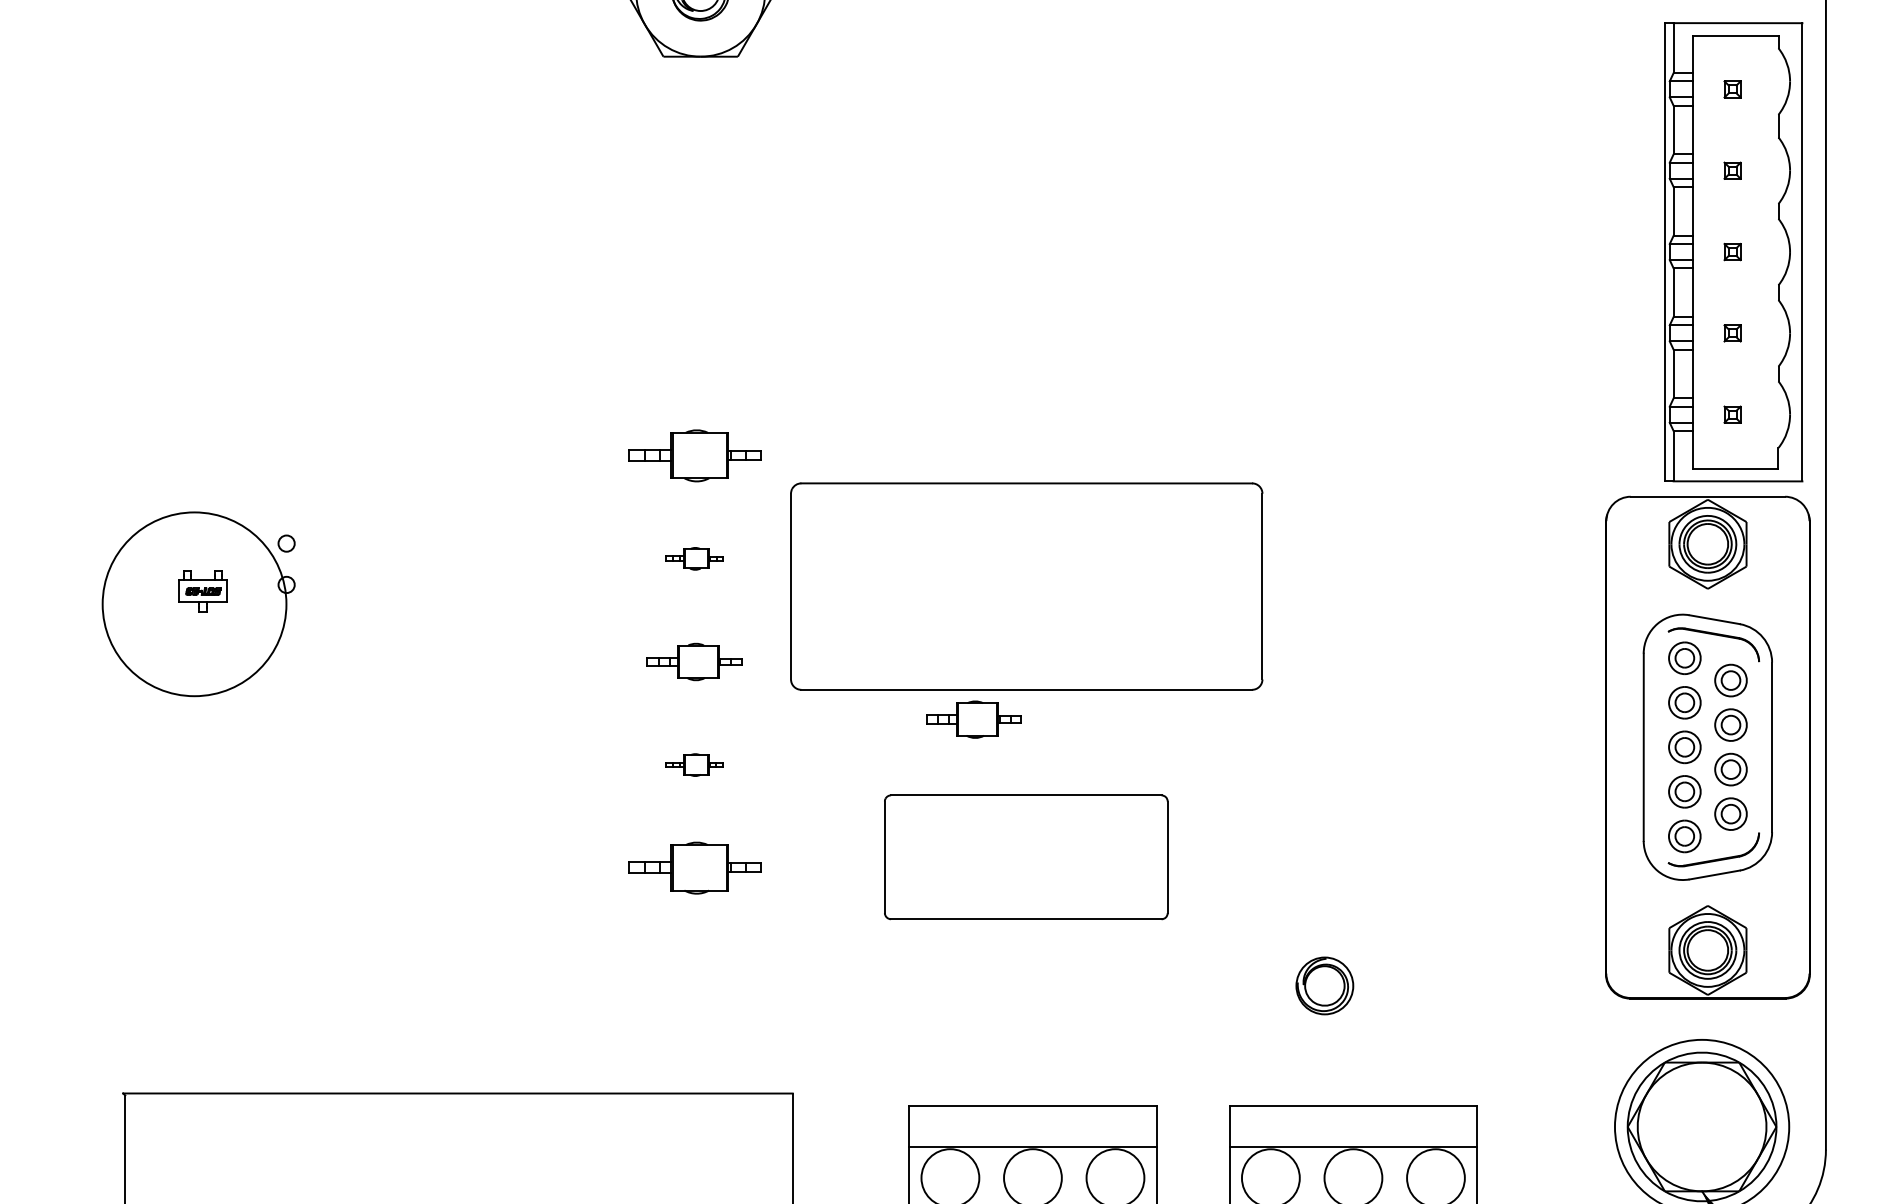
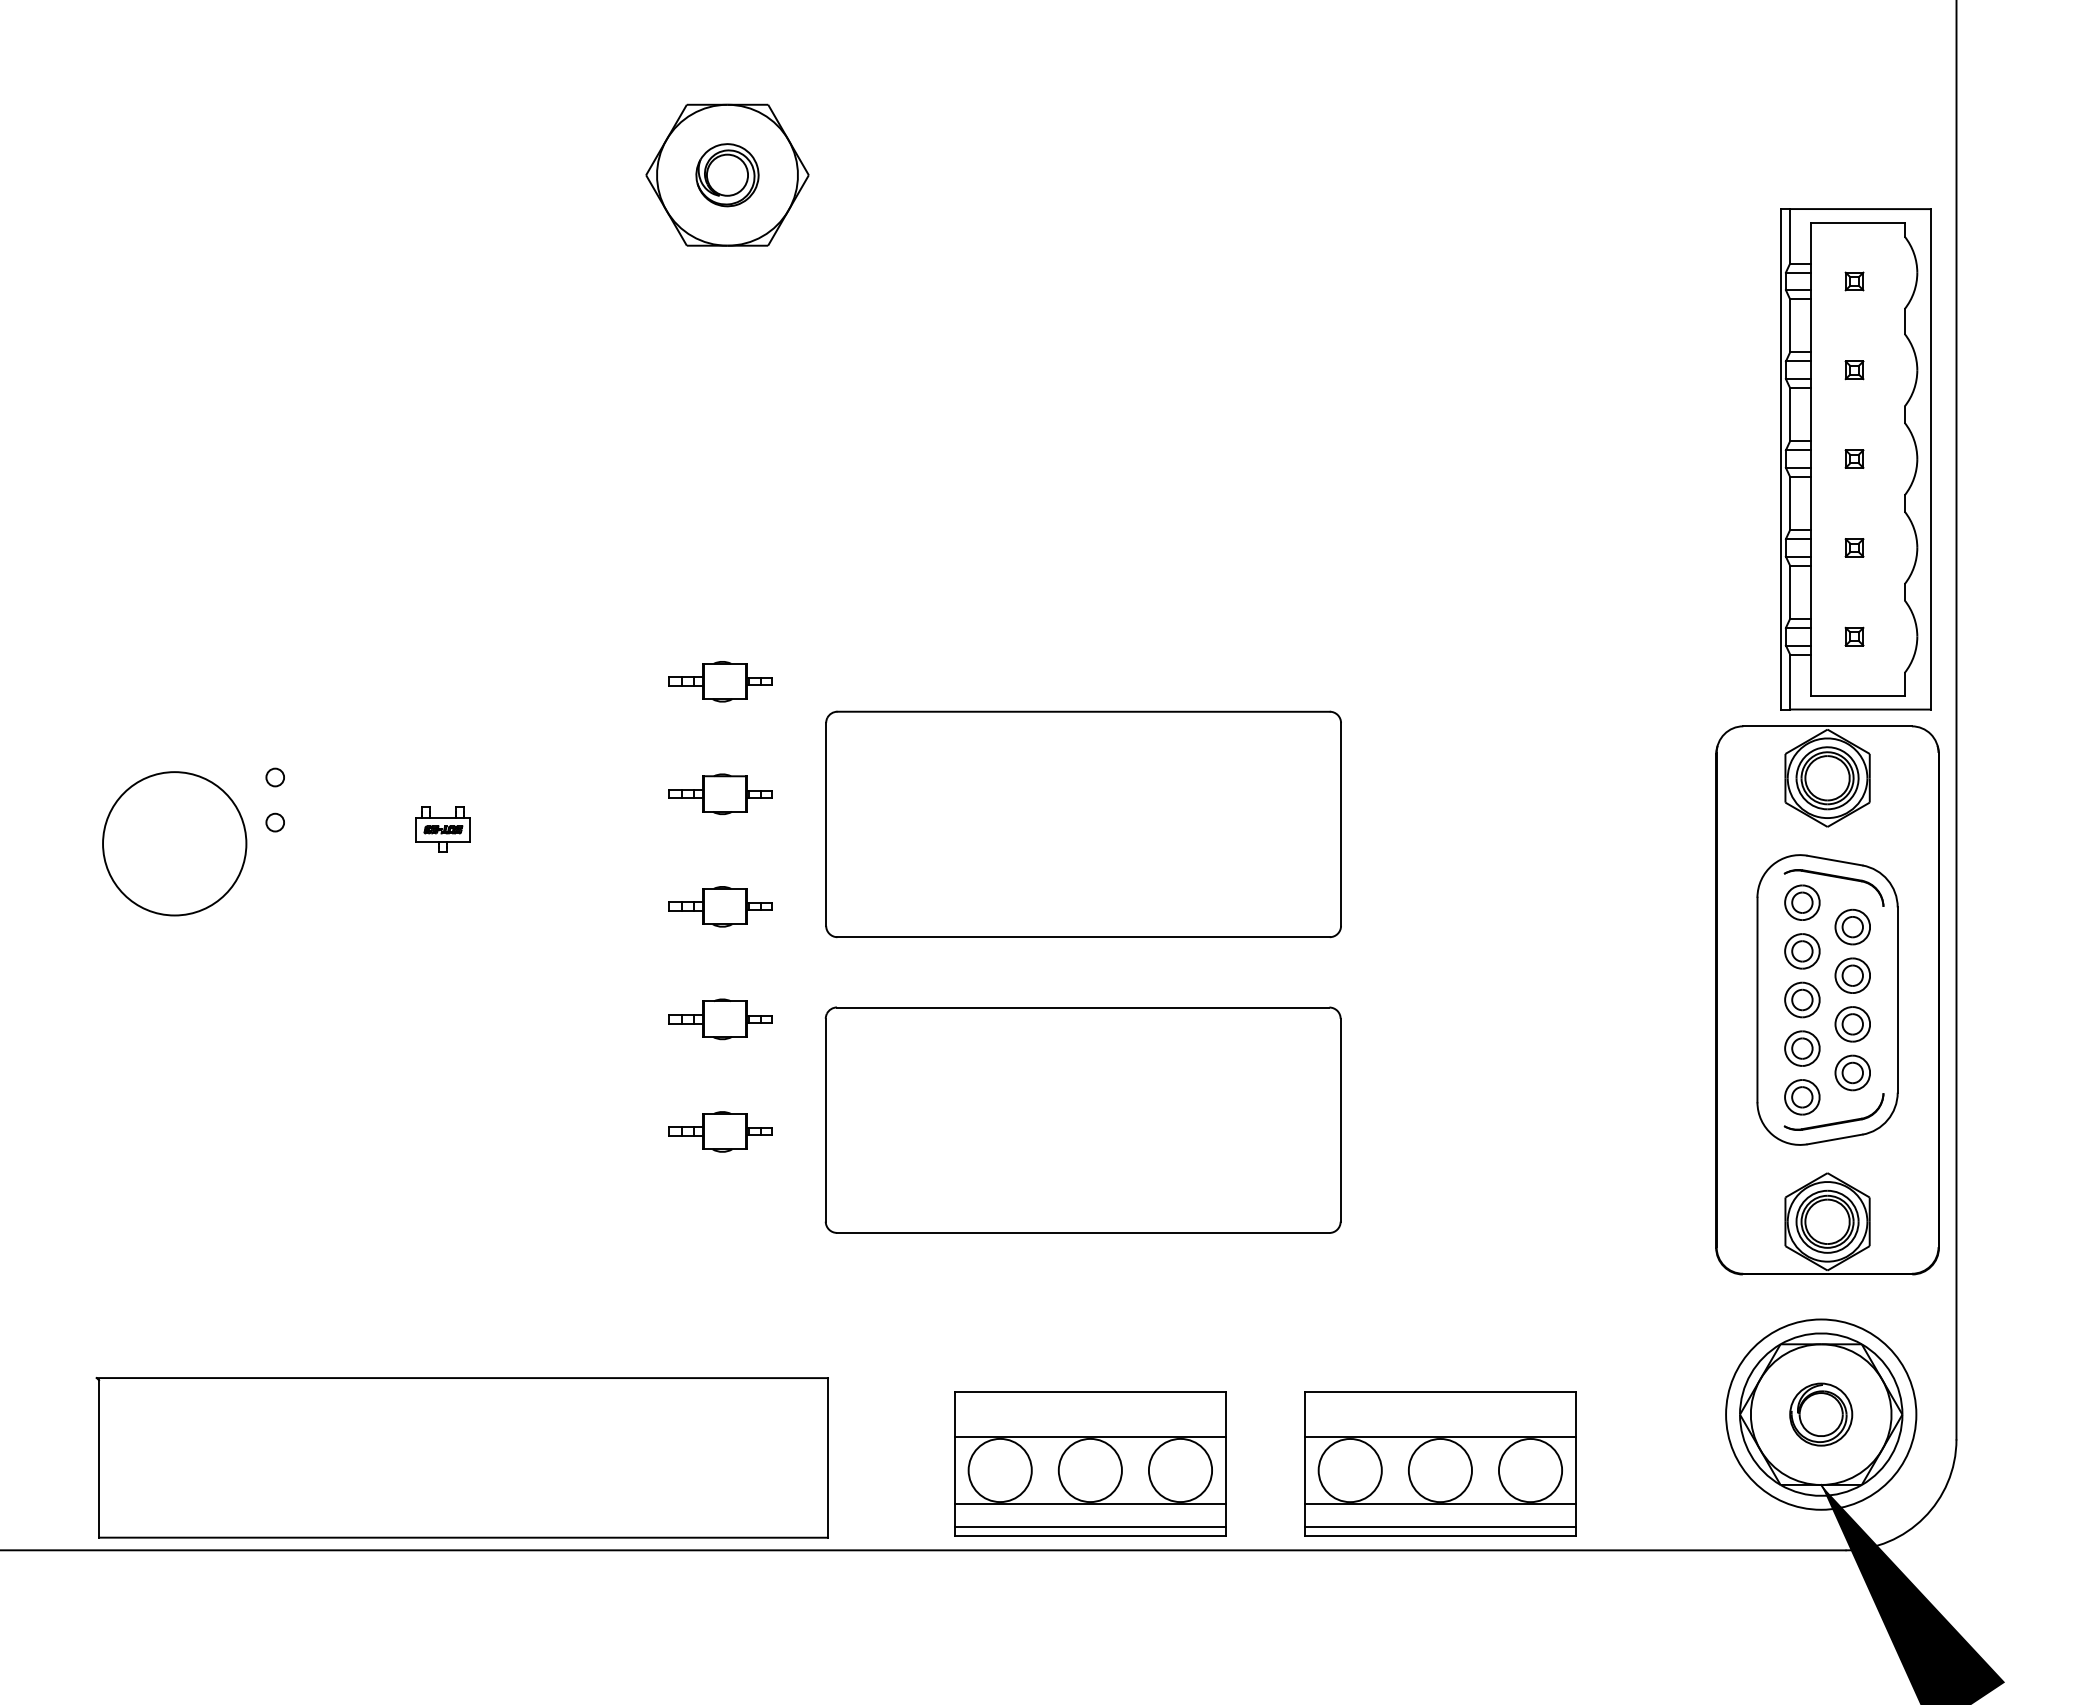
part: (694, 455) -> (720, 681), size x0.71
part: (694, 558) -> (720, 793), size x1.67
part: (202, 591) -> (442, 829), moved
circle: (194, 604) -> (174, 843), size x0.71
part: (973, 719) -> (1025, 969), removed
part: (694, 765) -> (720, 1019), size x1.67
part: (1025, 856) -> (1082, 1119), size x1.67
part: (694, 867) -> (720, 1131), size x0.71
part: (1325, 985) -> (1821, 1414), moved

